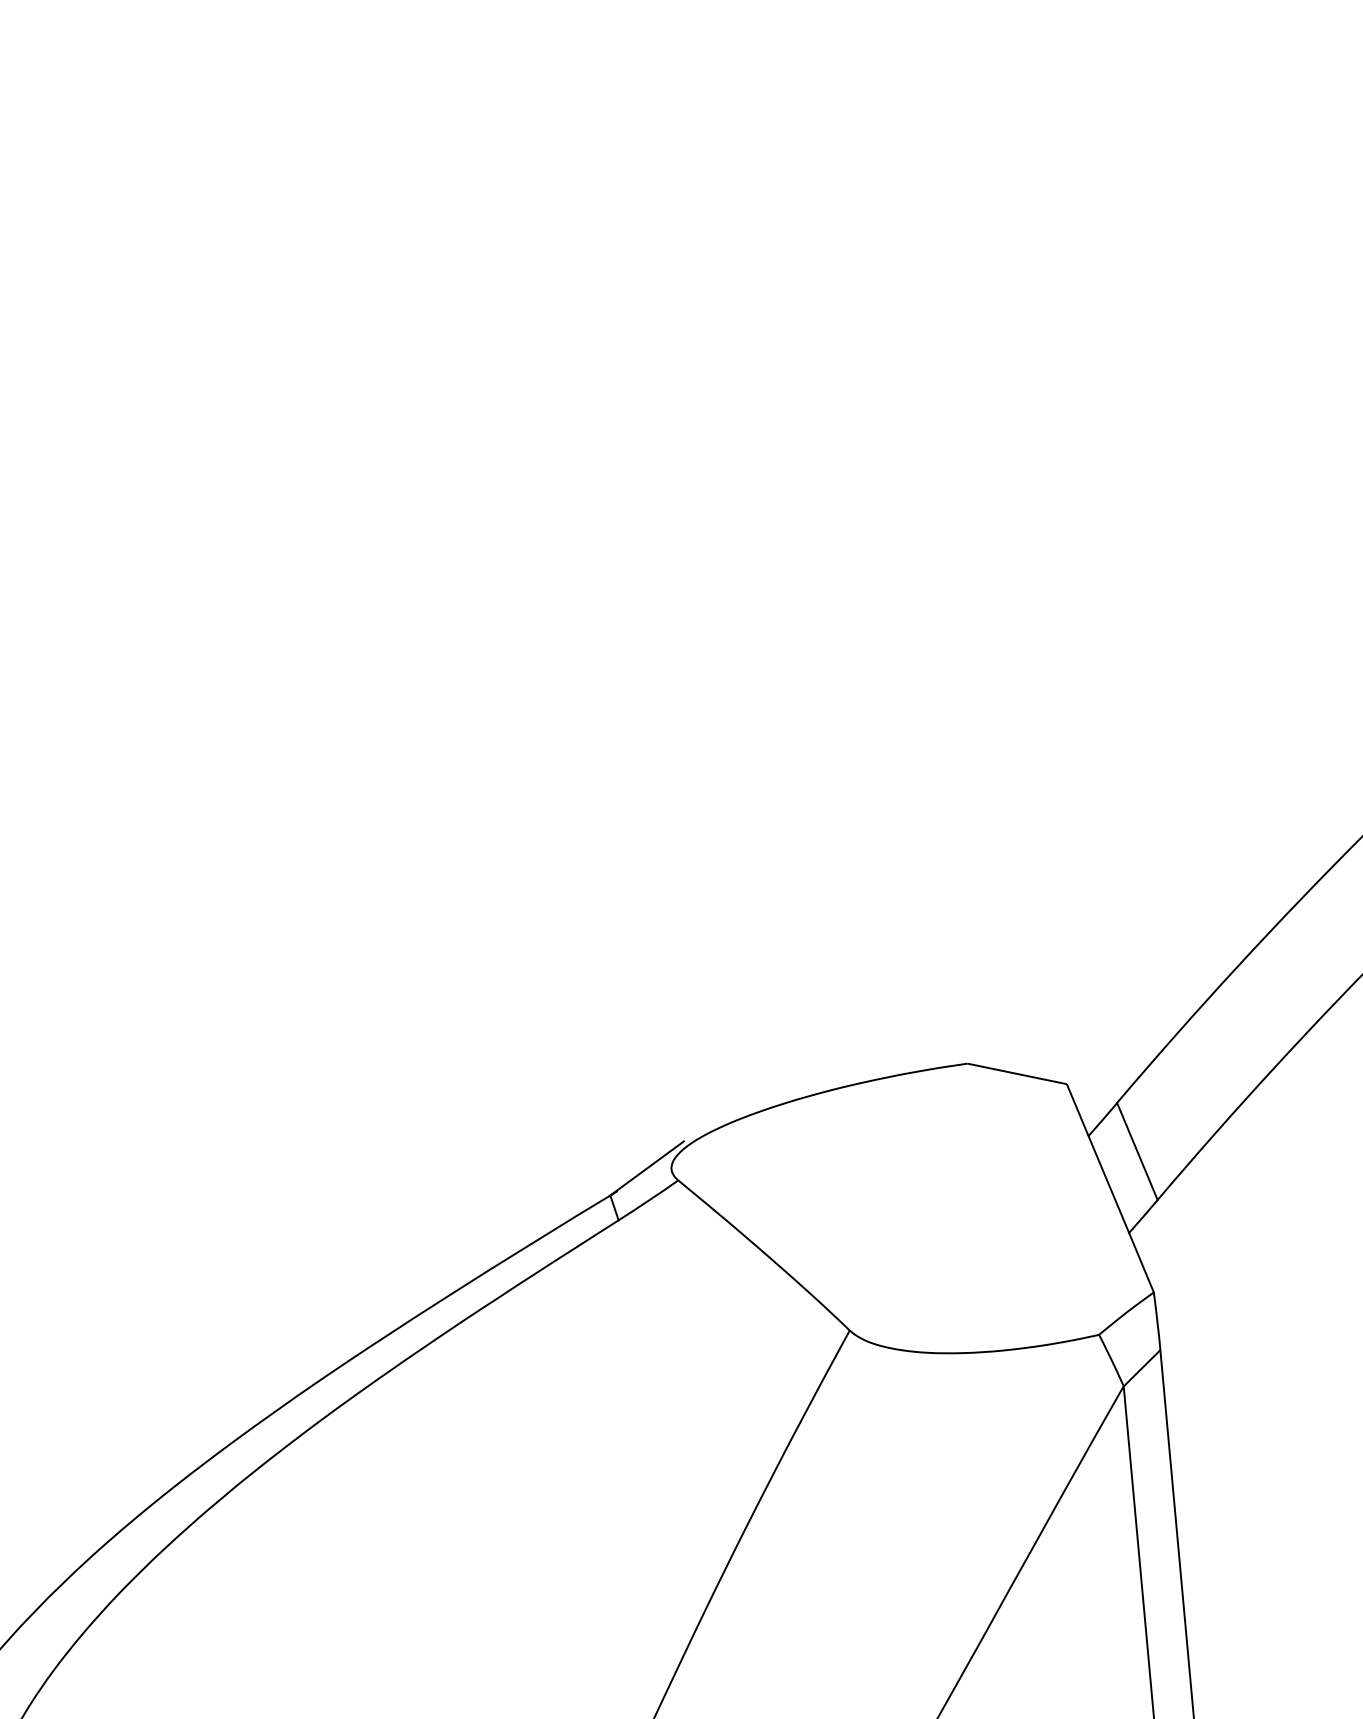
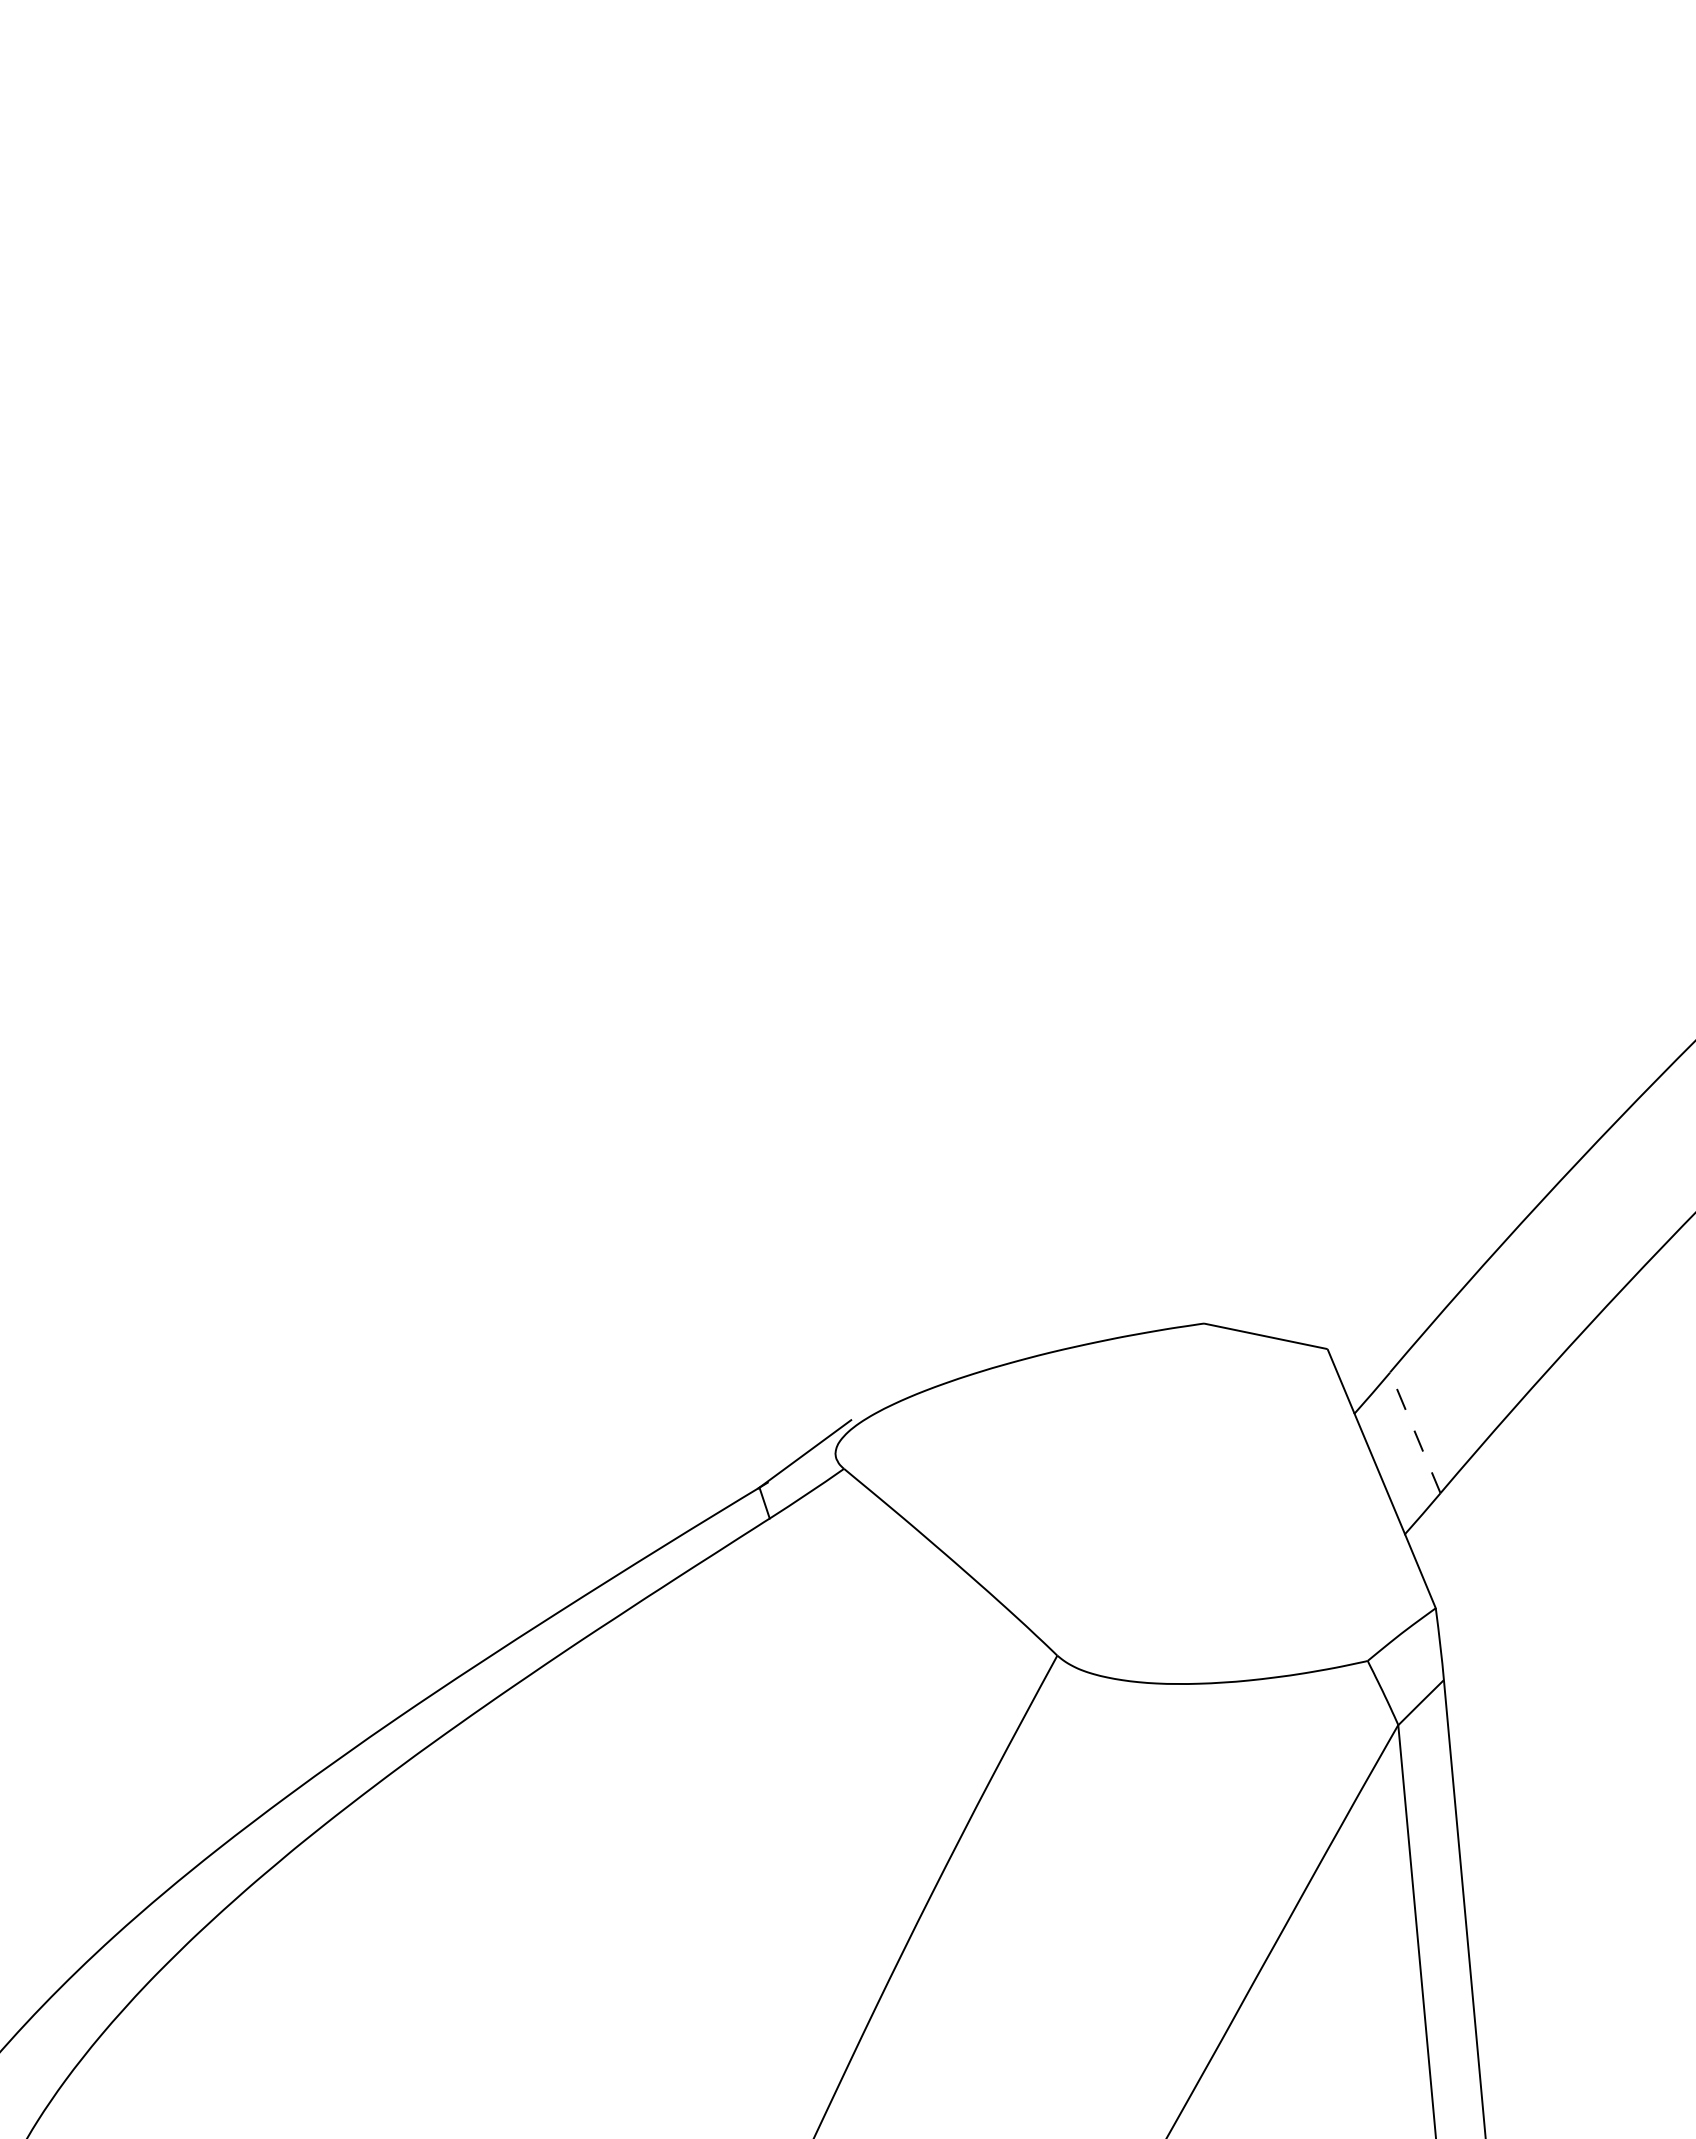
line: (1137, 1151) -> (1415, 1432), solid -> dashed

